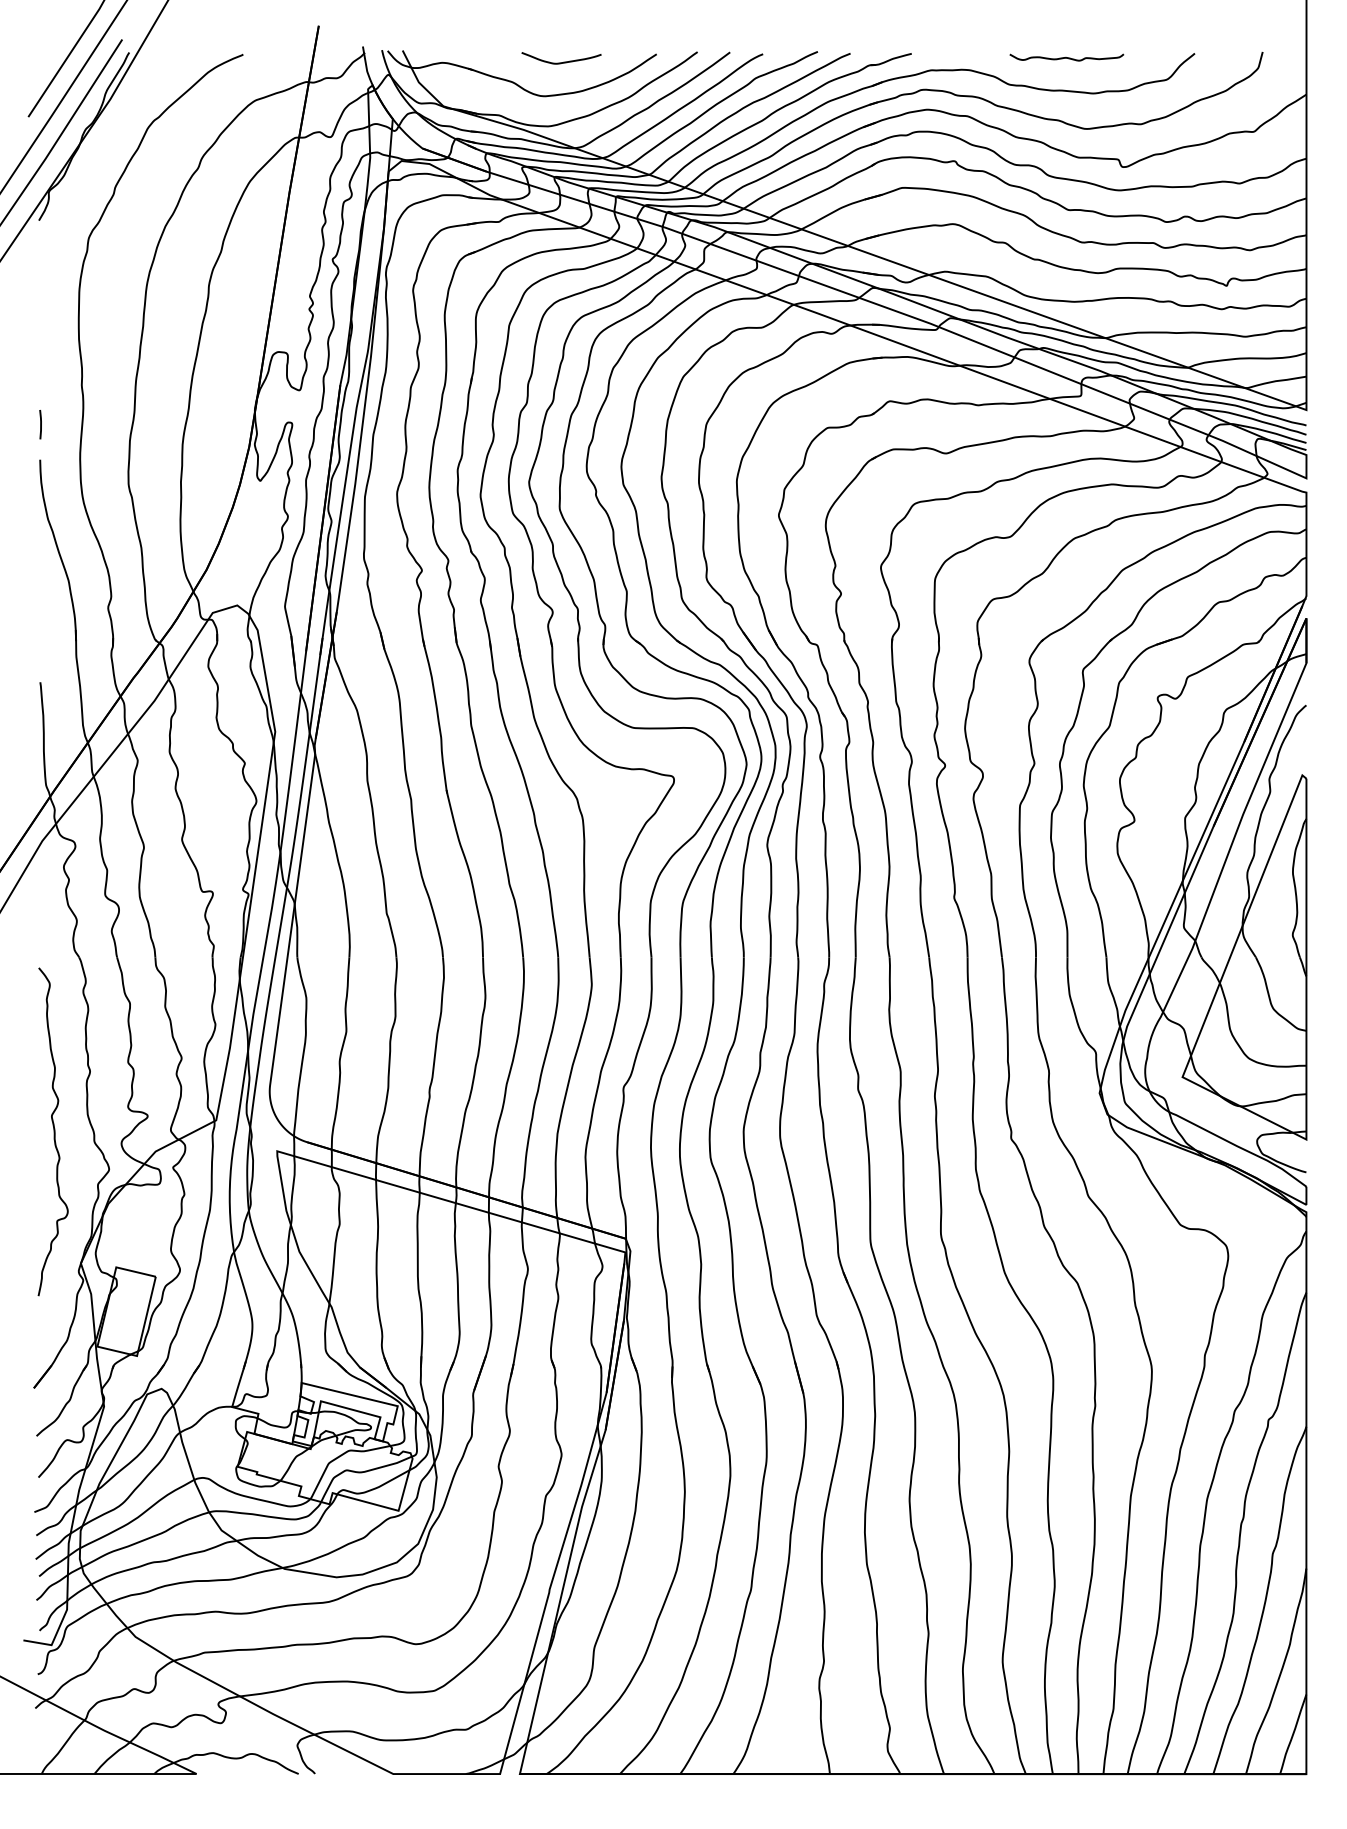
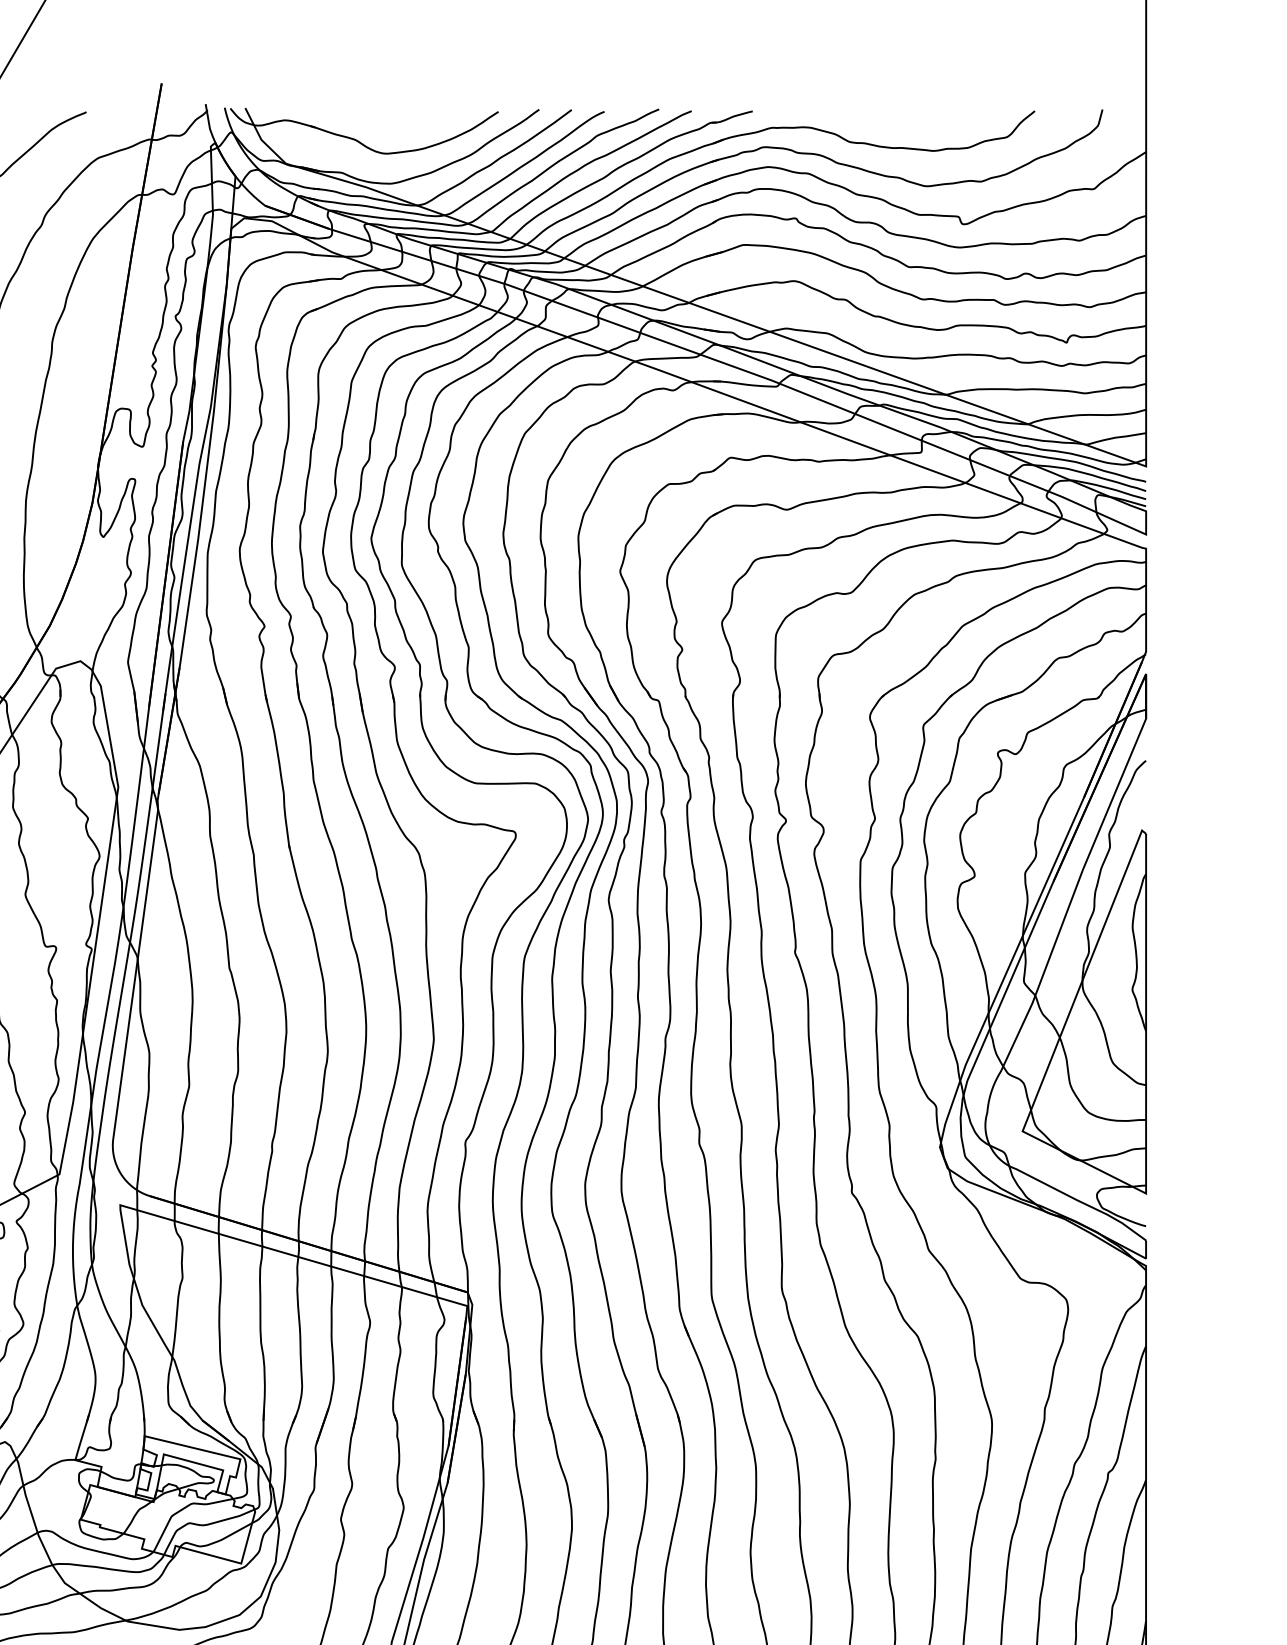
curve: (1066, 57) -> (906, 115), removed
curve: (563, 61) -> (405, 119), removed

